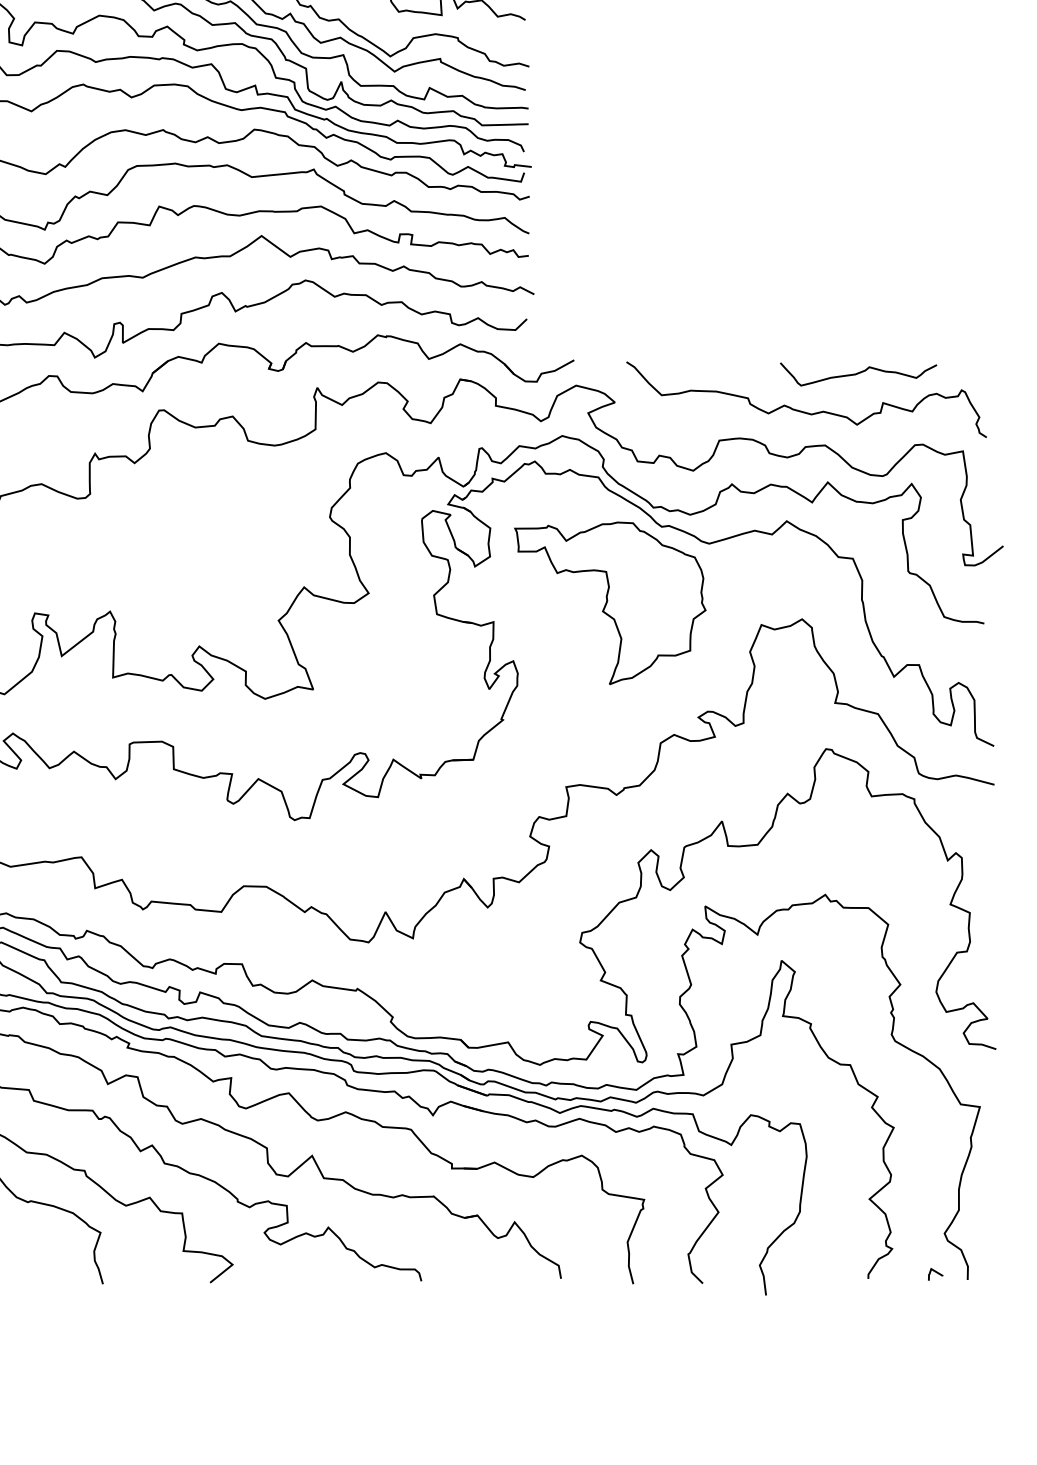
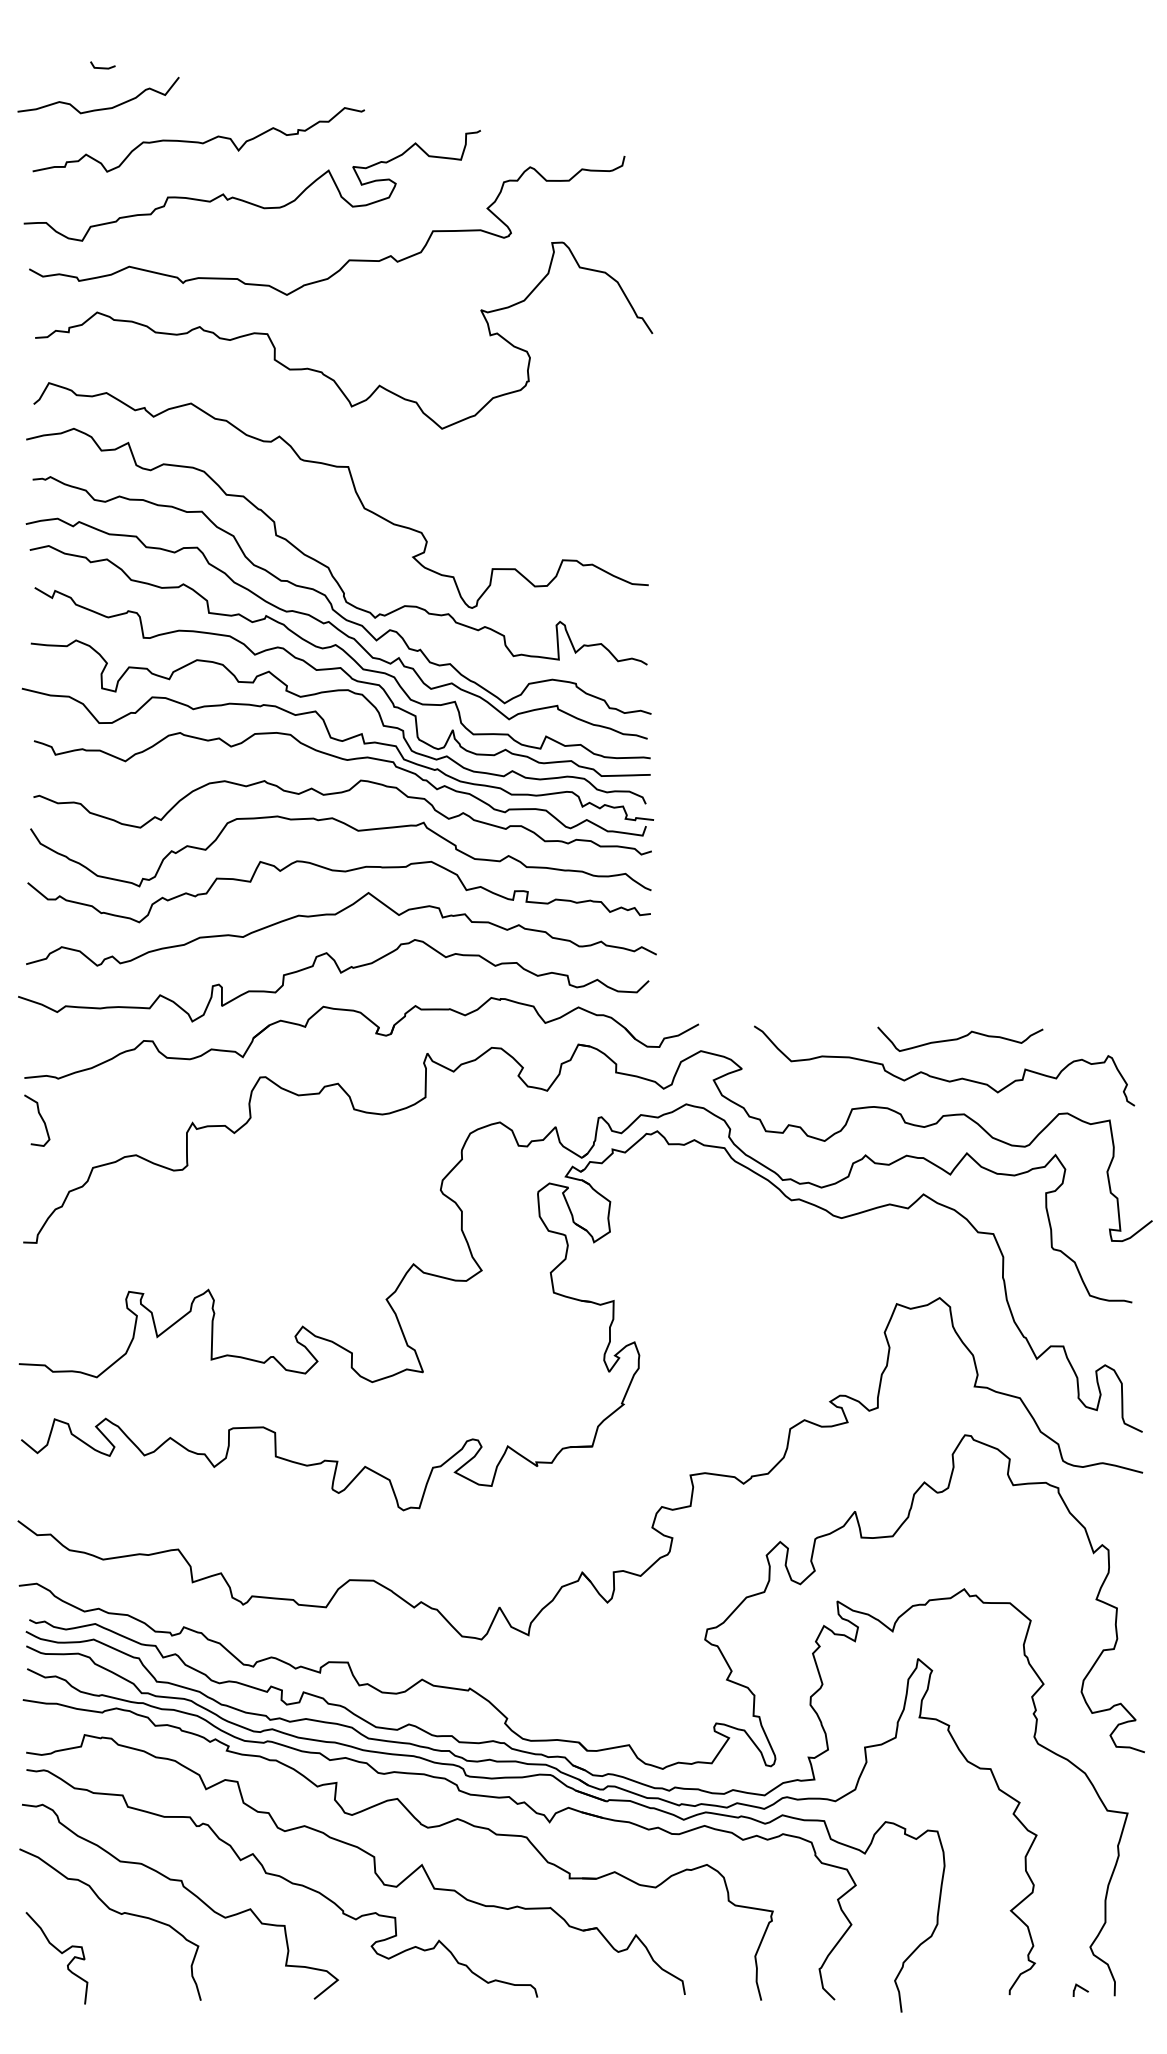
curve: (858, 373) -> (960, 1038), moved
part: (609, 602) -> (736, 1280), removed

